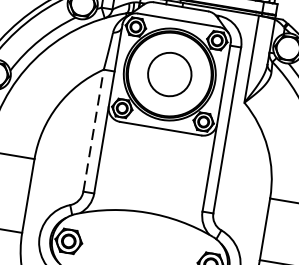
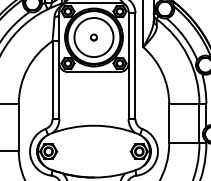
circle: (169, 74) -> (93, 37), size x1.43
part: (169, 74) -> (93, 37), added
line: (93, 130) -> (52, 80), dashed -> solid

